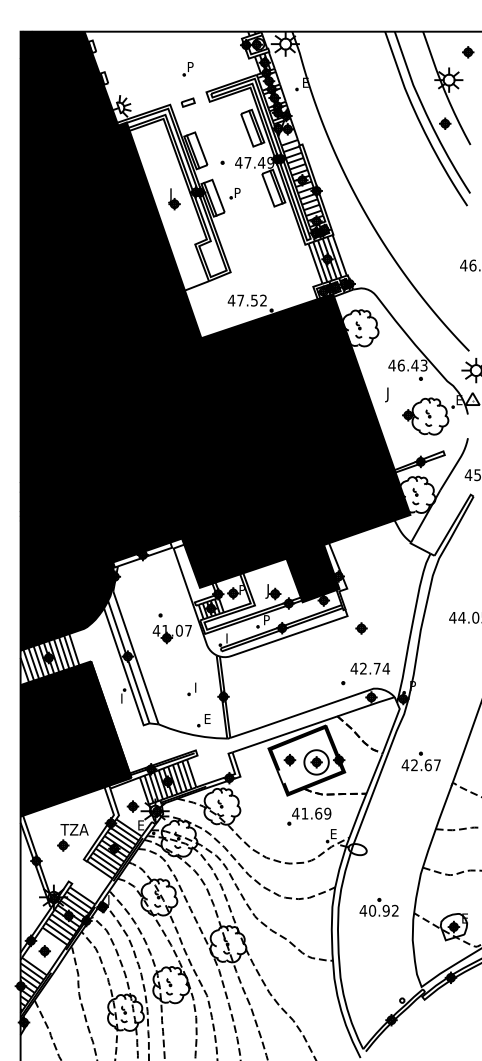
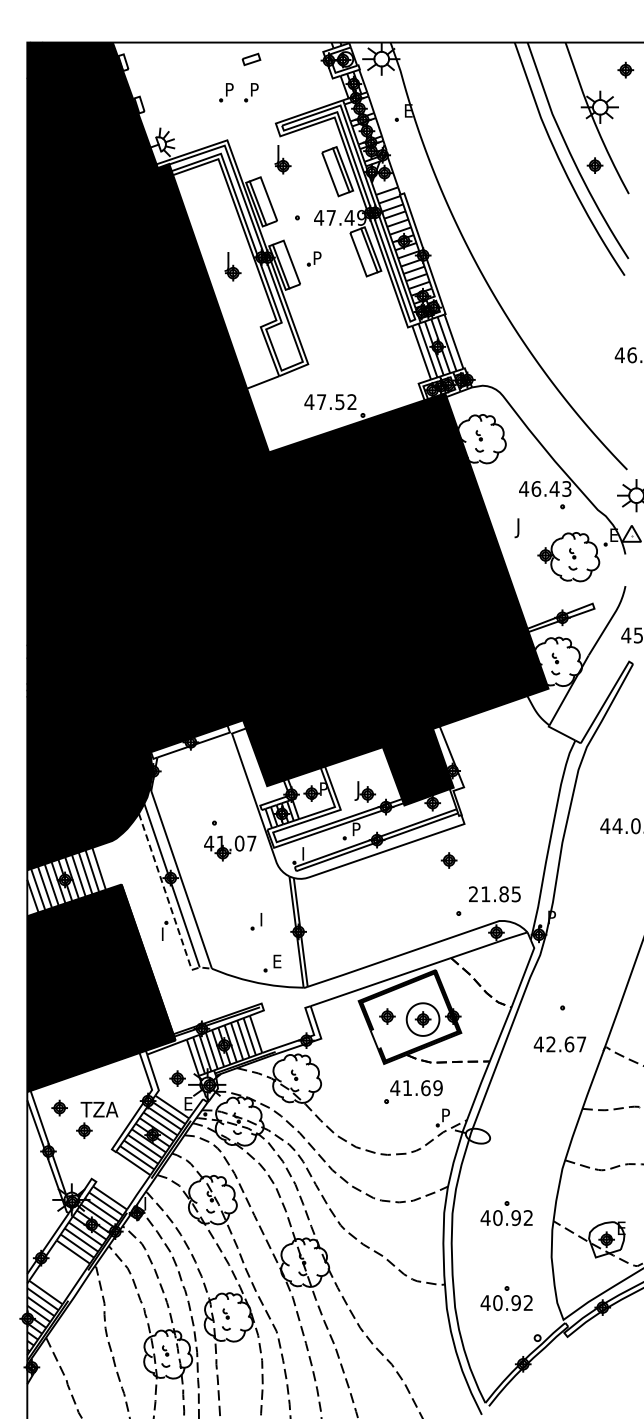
part: (169, 69) -> (226, 92), added
part: (188, 102) -> (251, 59), moved
part: (211, 119) -> (282, 159), added
part: (361, 628) -> (448, 860), moved
text: (370, 668) -> (494, 894), 42.74 -> 21.85
line: (126, 675) -> (169, 903), solid -> dashed
text: (420, 765) -> (559, 1044), moved
text: (334, 834) -> (446, 1115), E -> P
part: (44, 950) -> (59, 1107), moved
part: (378, 971) -> (506, 1298), added

